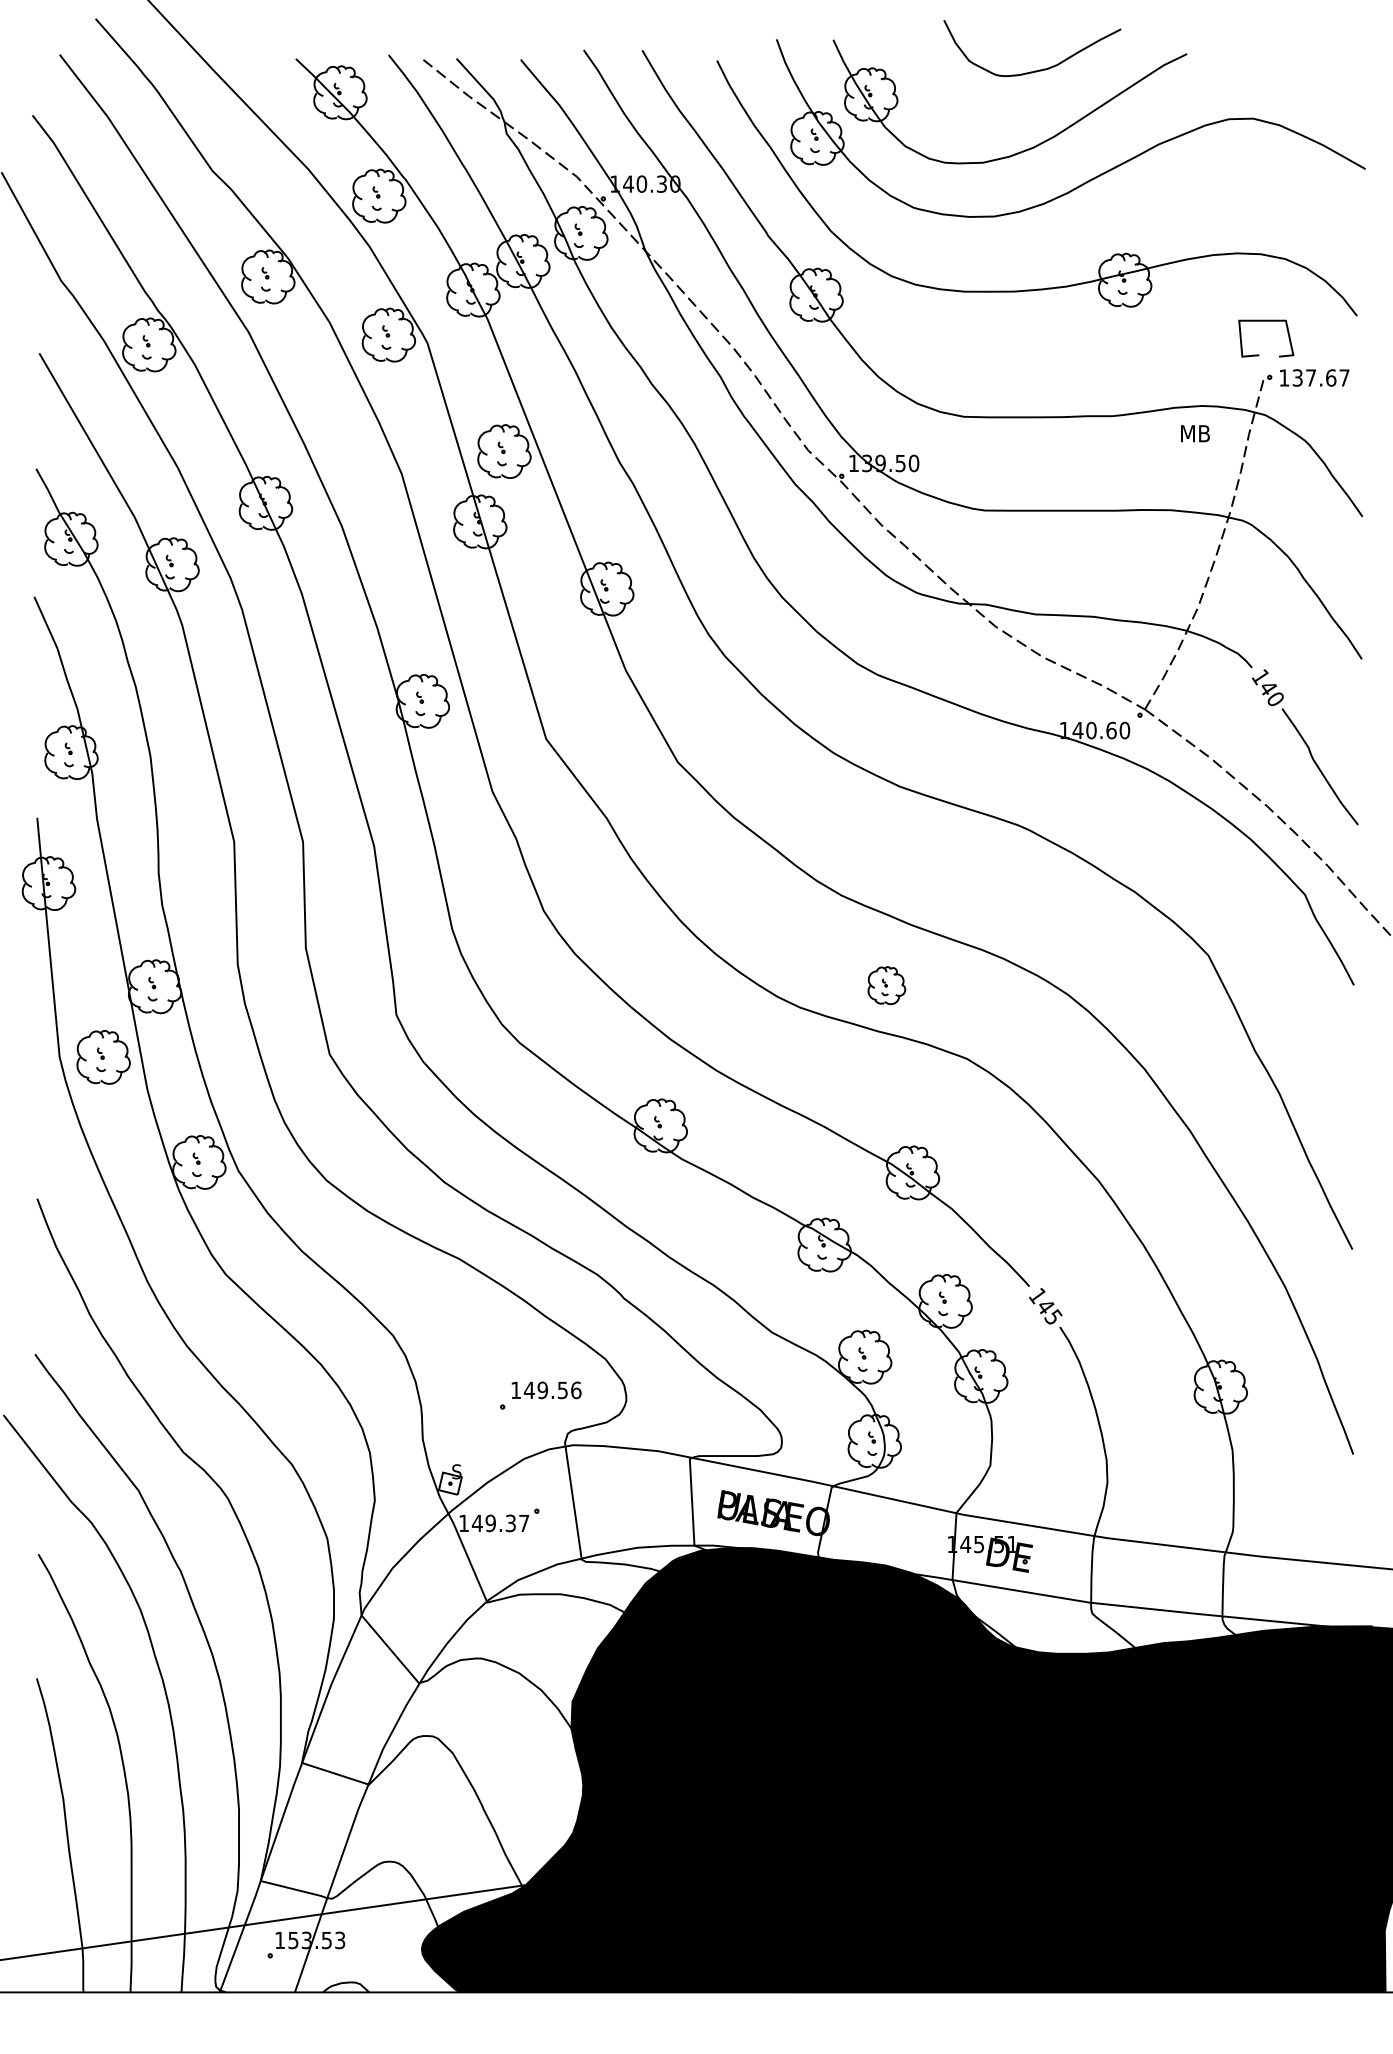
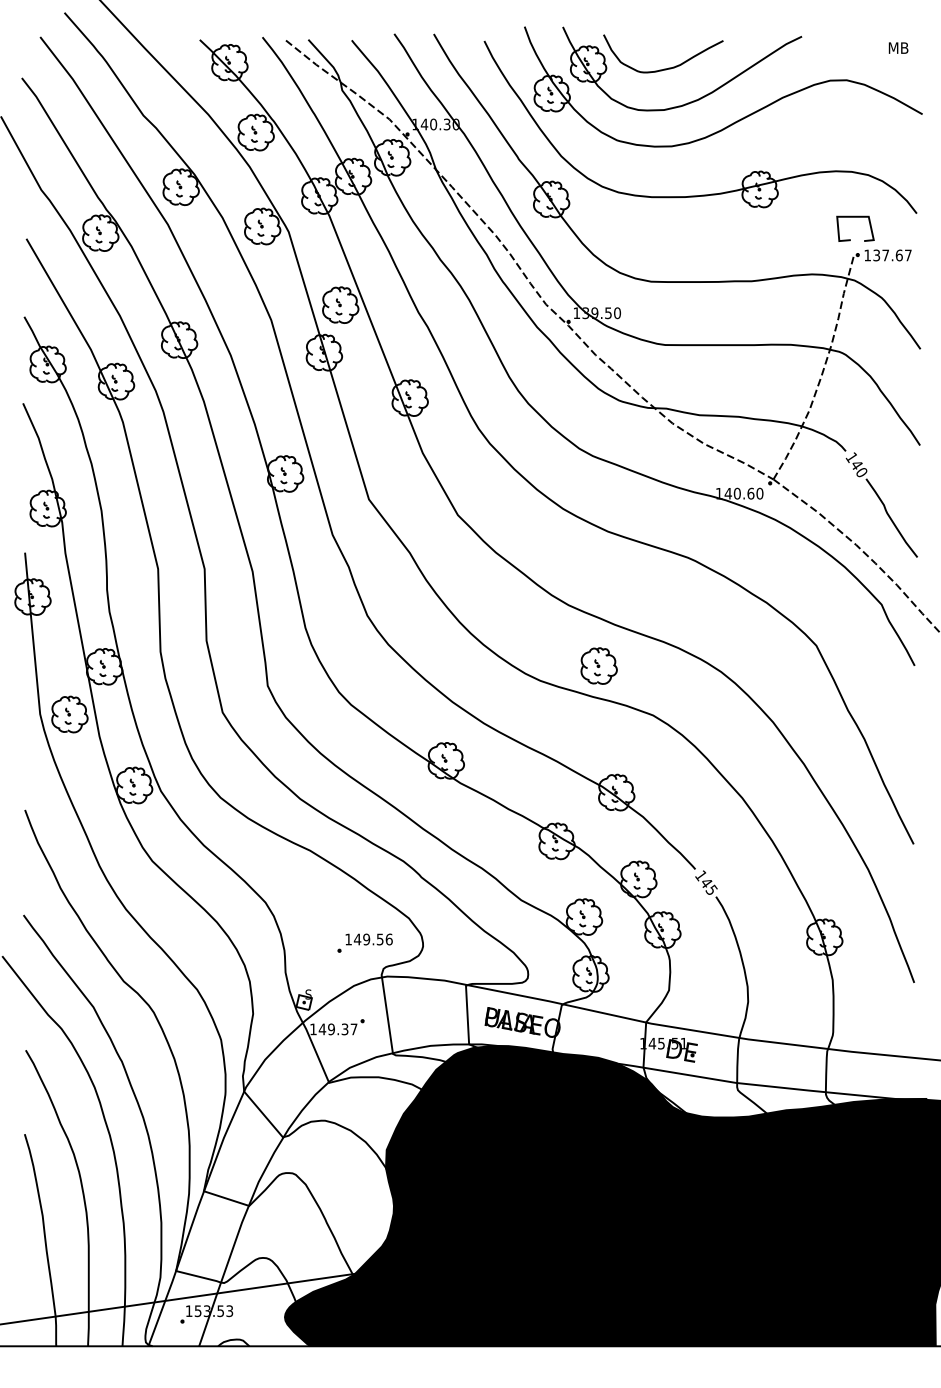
curve: (1039, 68) -> (668, 67), moved
text: (1195, 432) -> (898, 47), moved
part: (885, 984) -> (598, 665), size x1.43

